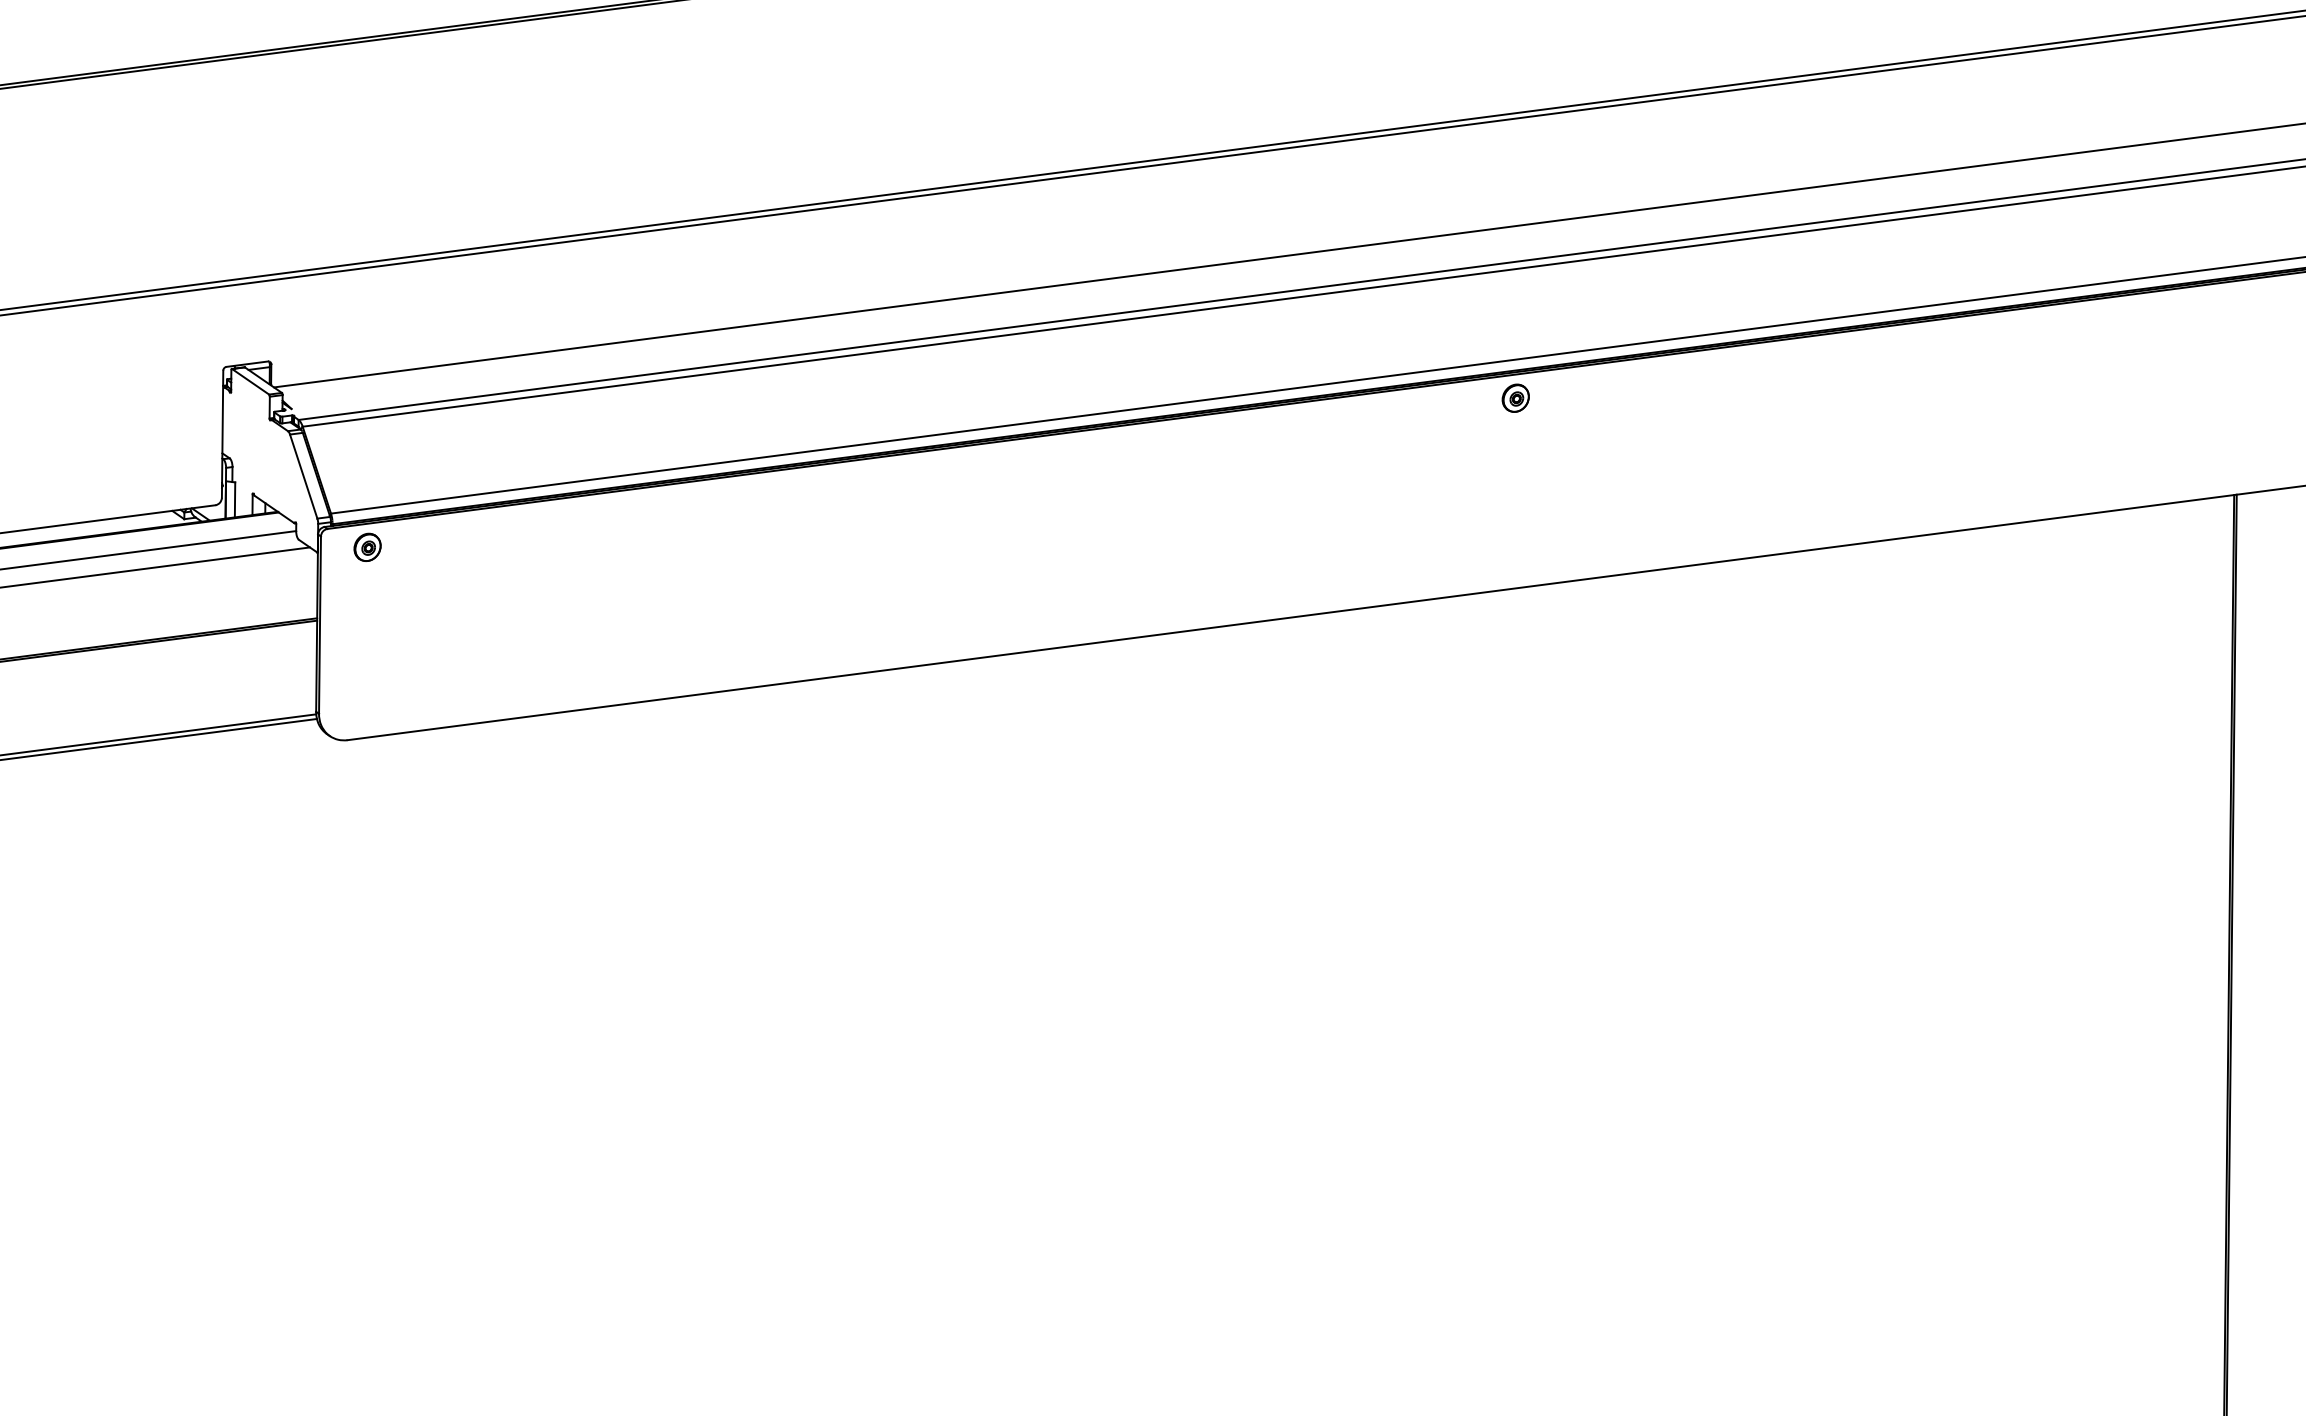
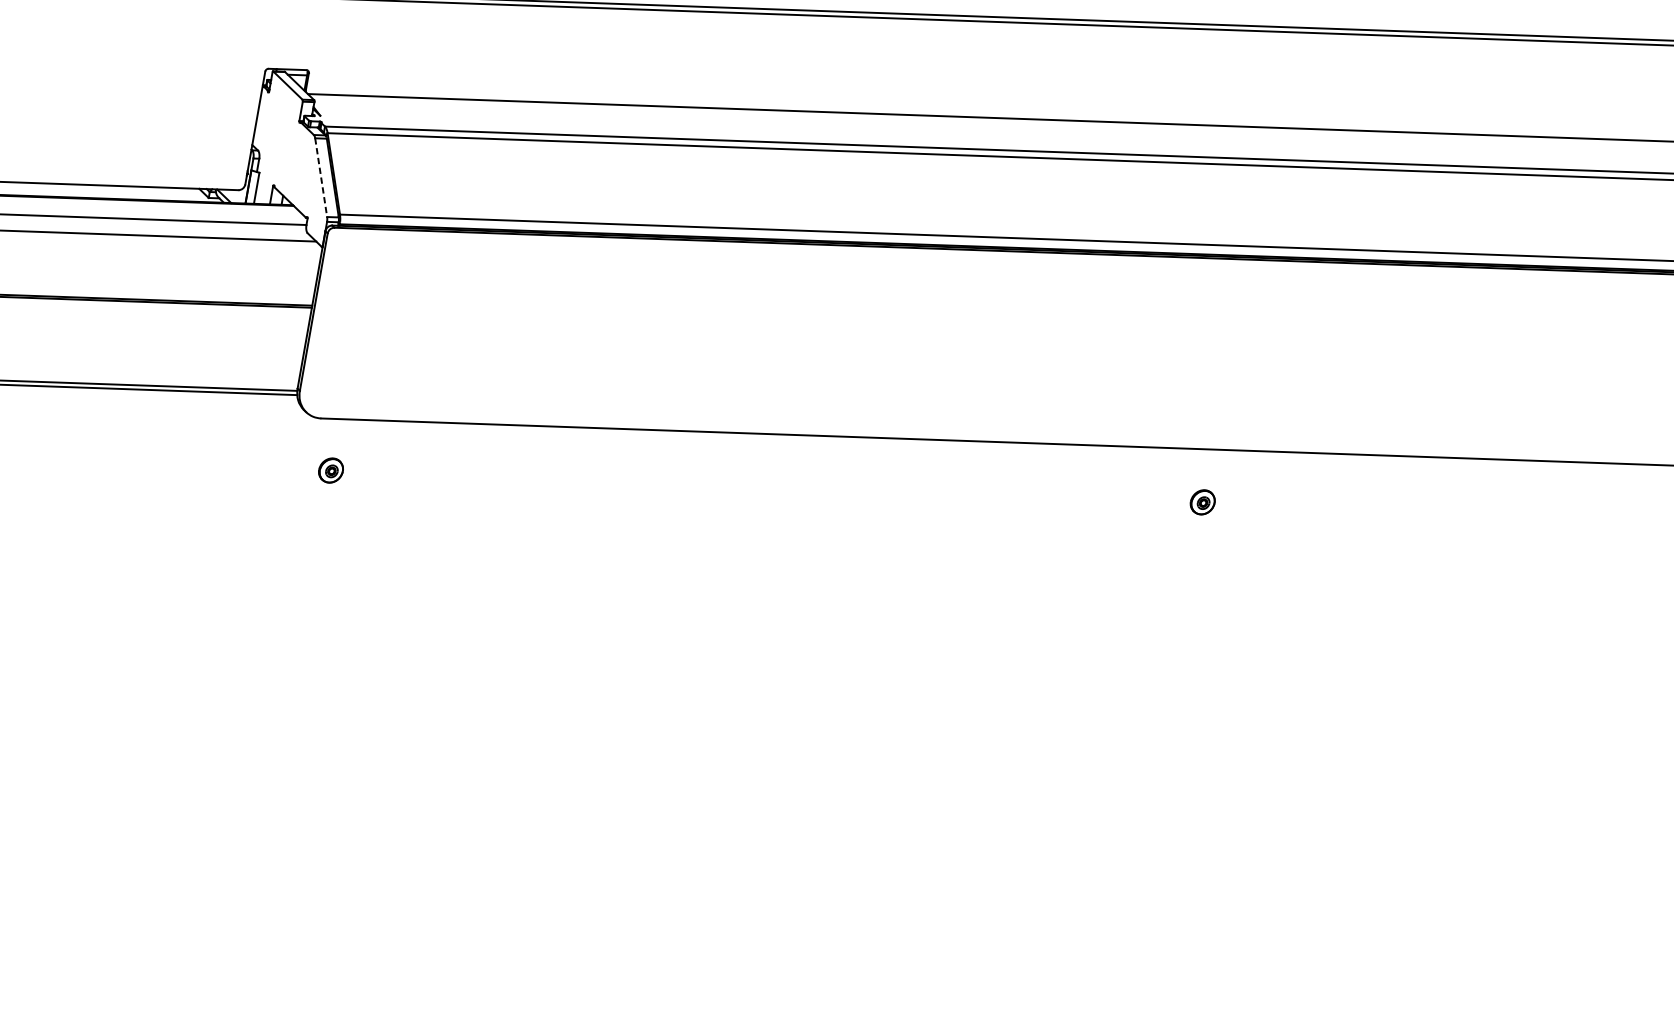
part: (1515, 397) -> (1202, 501), moved
line: (303, 477) -> (320, 178), solid -> dashed
part: (367, 546) -> (331, 469), moved

